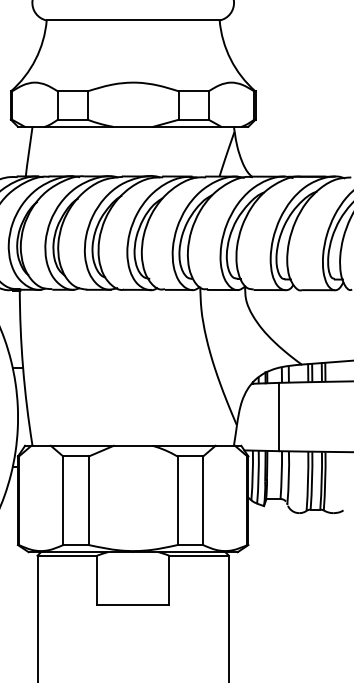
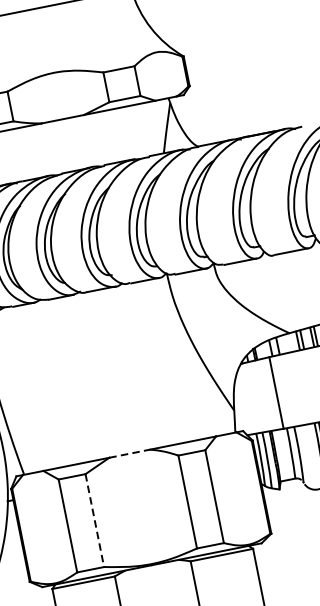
line: (133, 445) -> (129, 453), solid -> dashed
line: (88, 501) -> (94, 521), solid -> dashed

